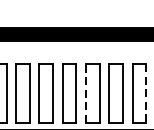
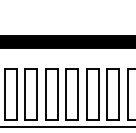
line: (86, 93) -> (66, 94), dashed -> solid
line: (146, 93) -> (119, 94), dashed -> solid

